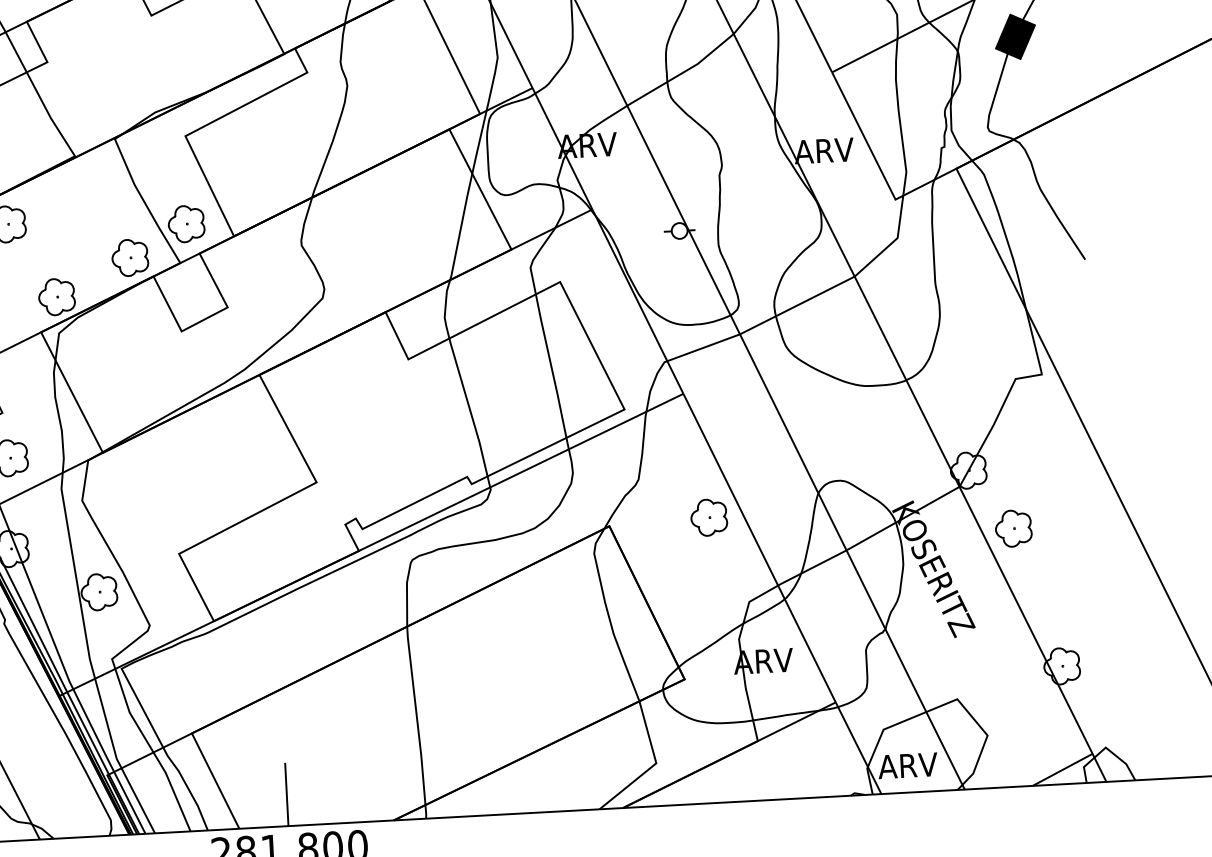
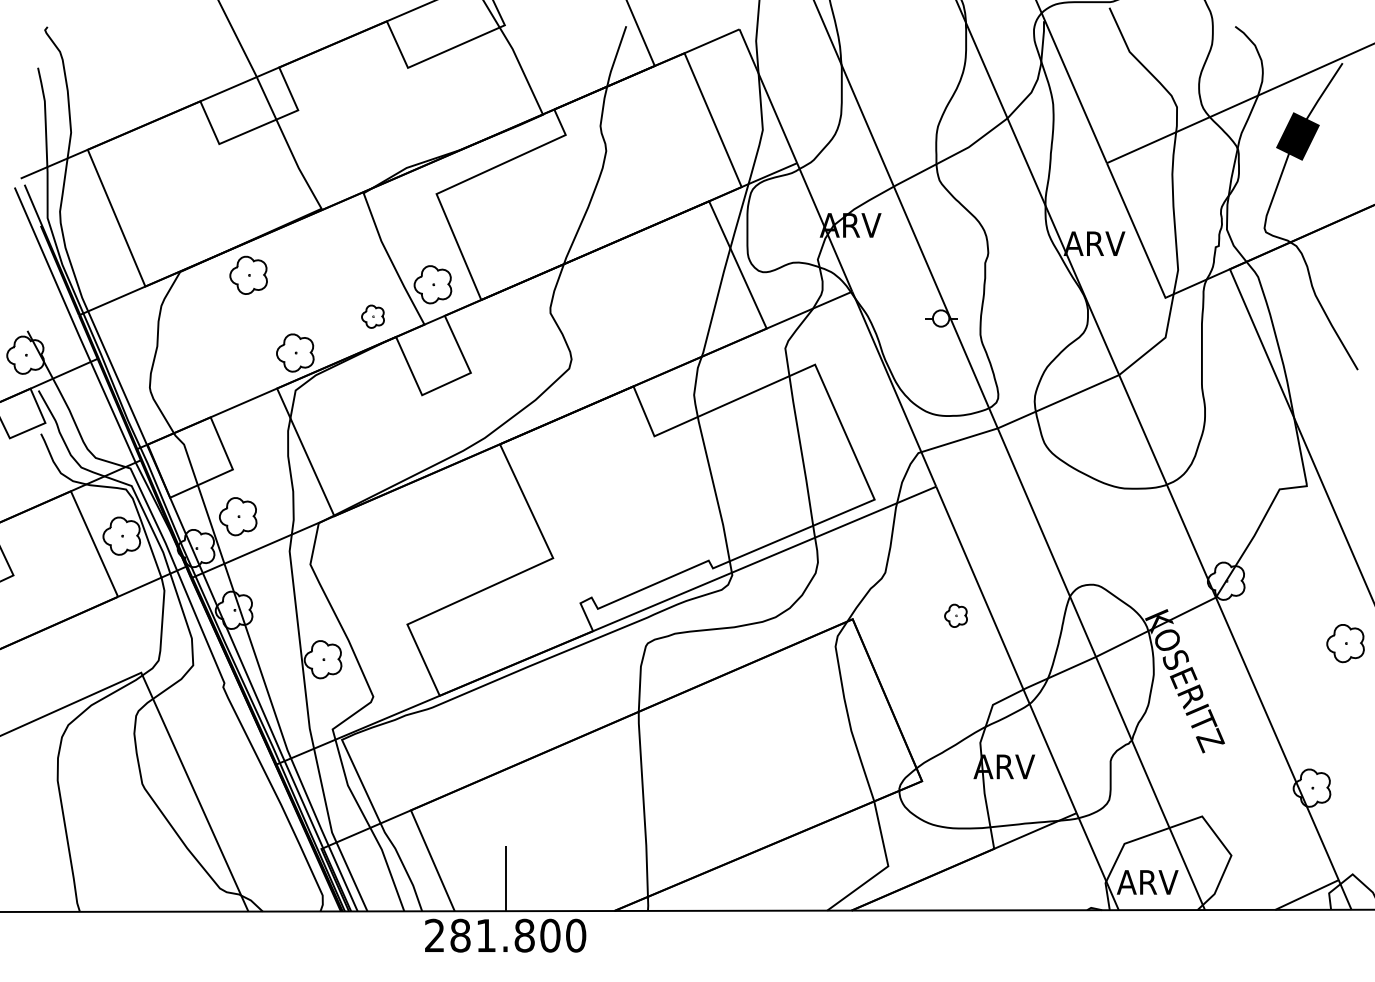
part: (129, 257) -> (372, 316), size x0.6
part: (708, 517) -> (955, 615), size x0.6
part: (1013, 528) -> (1345, 643), moved

